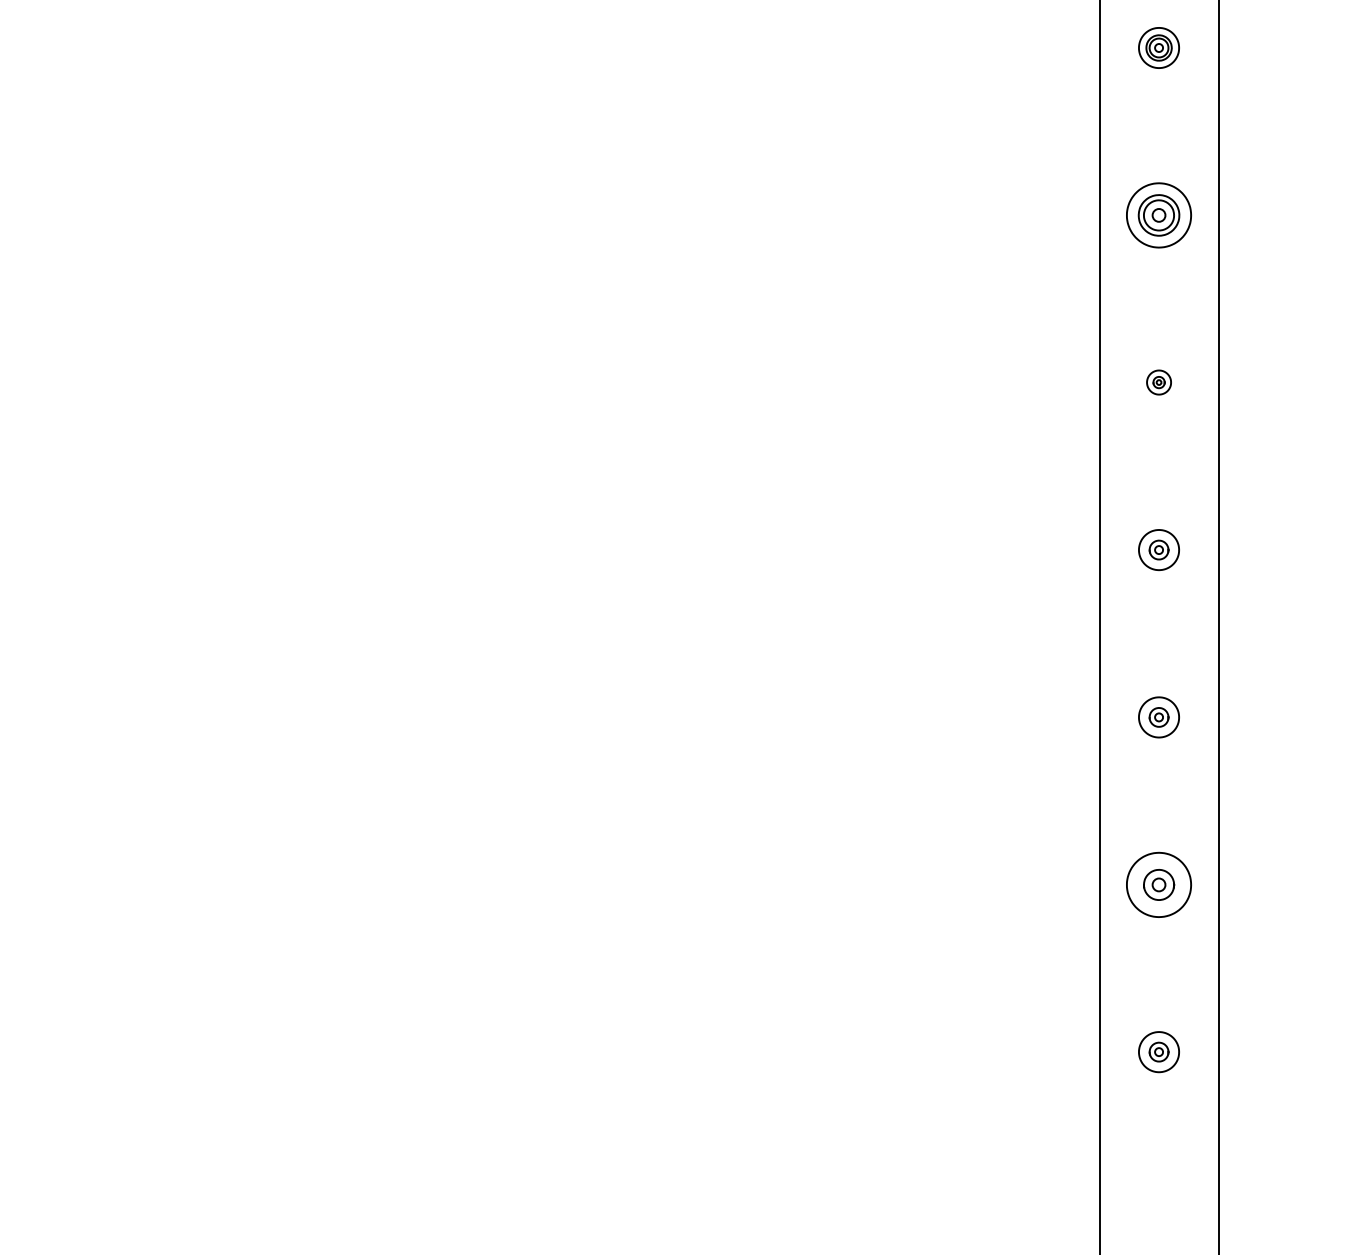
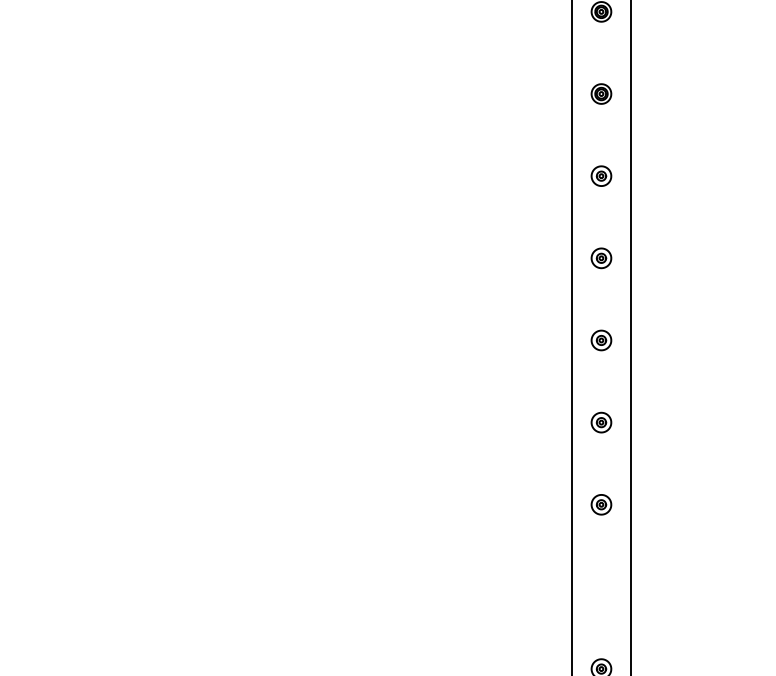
part: (1159, 214) -> (601, 93), size x0.62
part: (1159, 381) -> (601, 175), size x1.67
part: (1159, 884) -> (601, 422), size x0.62

